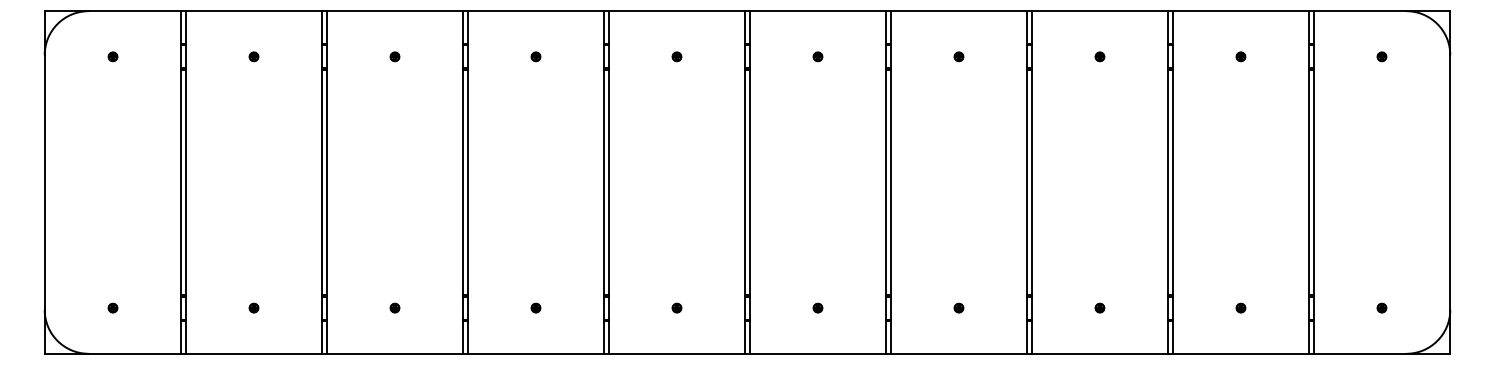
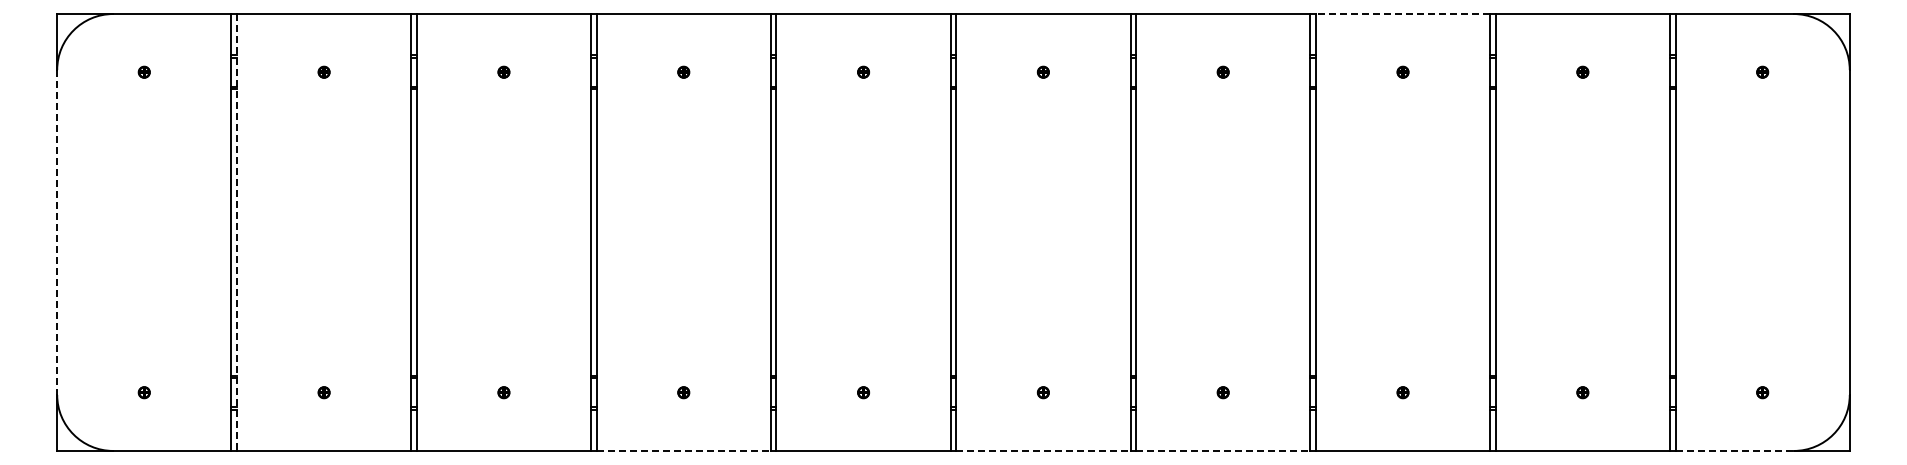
line: (1099, 11) -> (1402, 14), solid -> dashed
line: (44, 182) -> (57, 232), solid -> dashed
line: (186, 182) -> (237, 232), solid -> dashed
line: (536, 353) -> (684, 450), solid -> dashed
line: (818, 353) -> (1043, 450), solid -> dashed
line: (959, 353) -> (1223, 450), solid -> dashed
line: (1360, 353) -> (1735, 450), solid -> dashed

